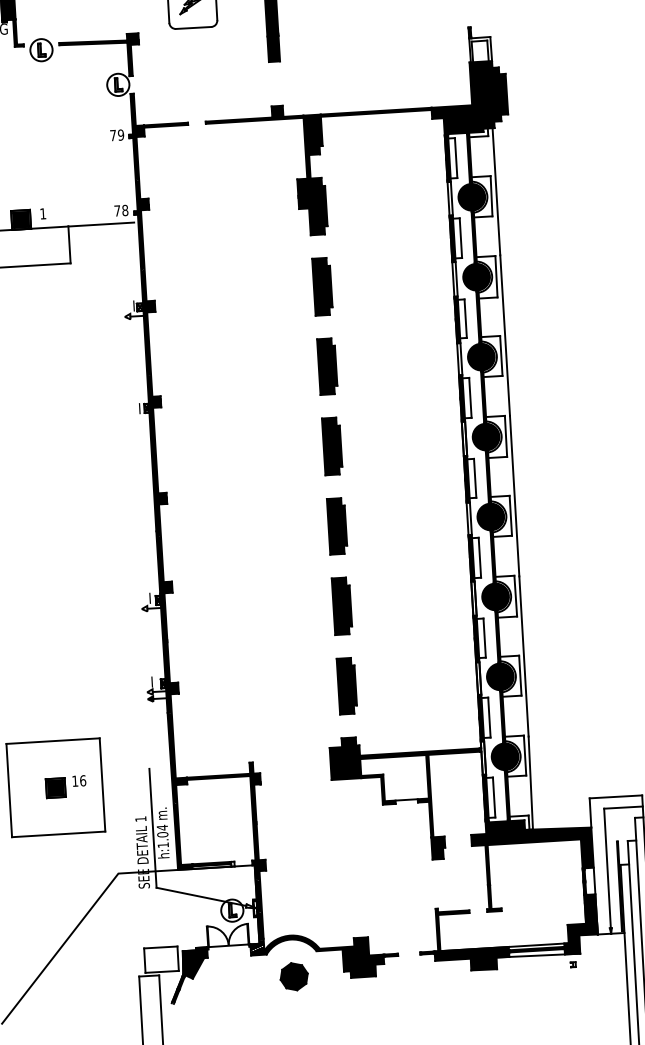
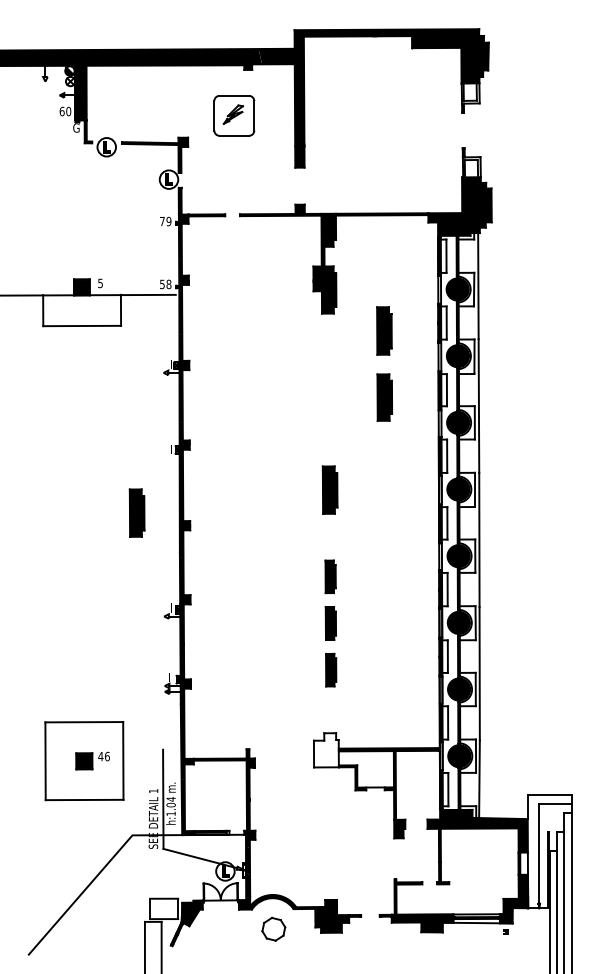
text: (117, 211) -> (162, 284), 78 -> 58
text: (43, 213) -> (100, 283), 1 -> 5
part: (324, 316) -> (384, 355), moved
part: (101, 486) -> (136, 512), added
part: (341, 606) -> (330, 623), size x0.7
fill: (344, 758) -> (325, 750), removed
text: (74, 781) -> (100, 756), 16 -> 46
fill: (293, 975) -> (273, 928), removed

